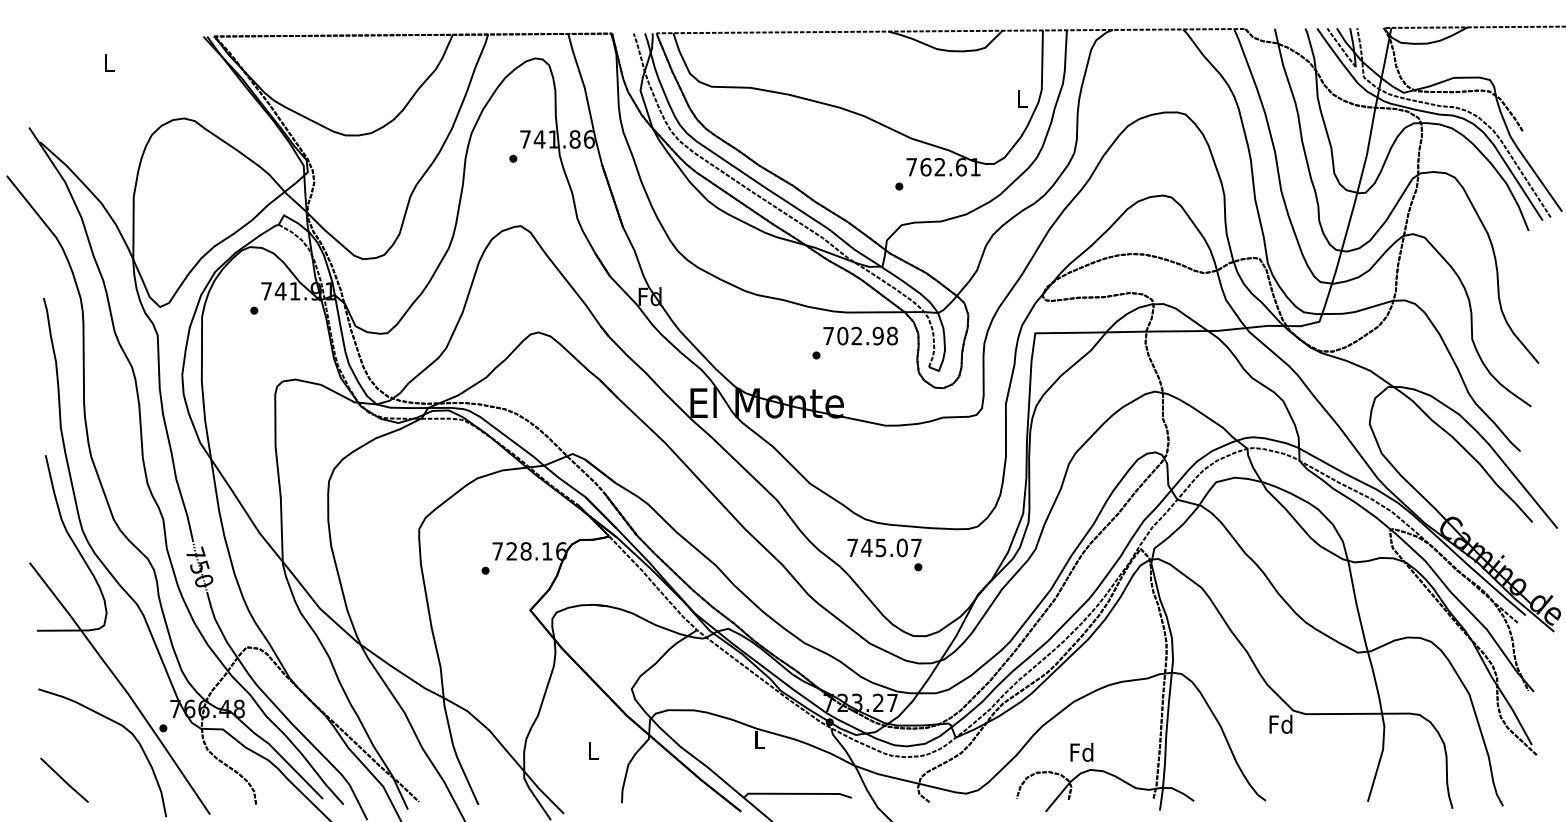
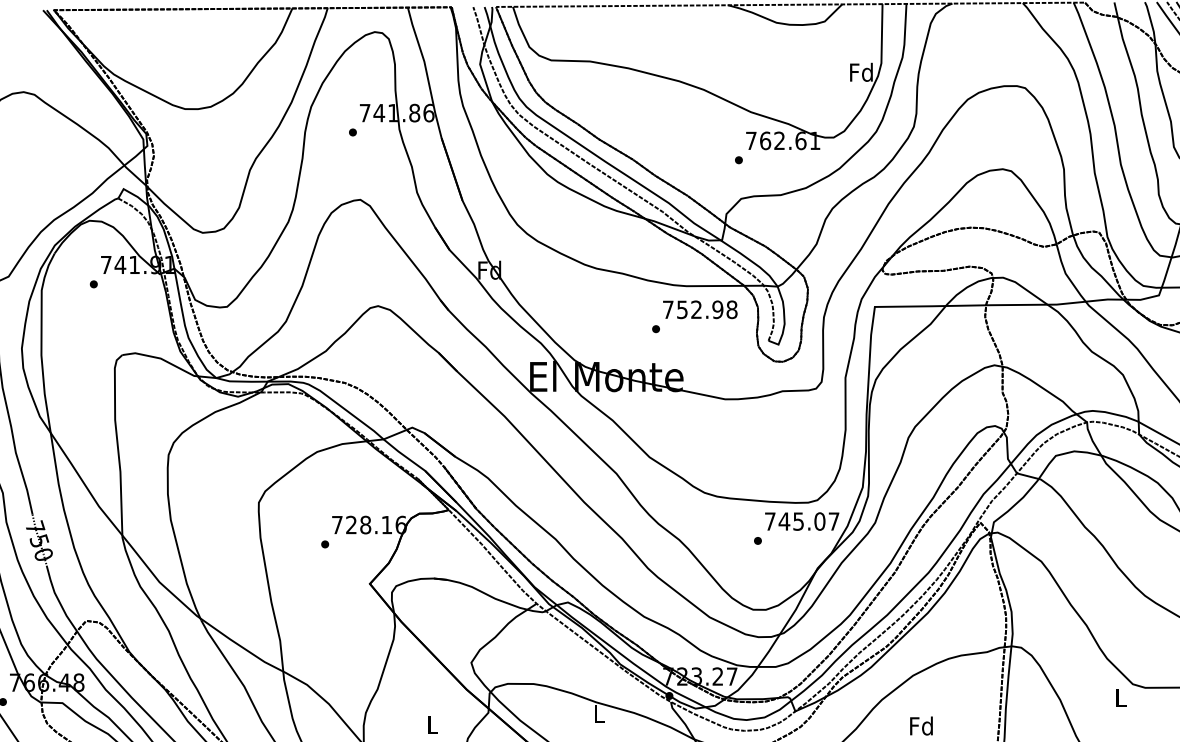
text: (1021, 98) -> (861, 72), L -> Fd
text: (842, 335) -> (682, 309), 702.98 -> 752.98
text: (884, 547) -> (802, 521), moved
text: (1280, 723) -> (1120, 697), Fd -> L

